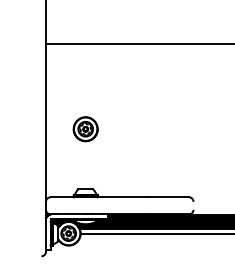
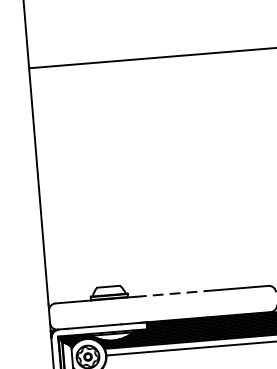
part: (85, 129) -> (100, 194), removed
line: (125, 197) -> (170, 294), solid -> dashed

